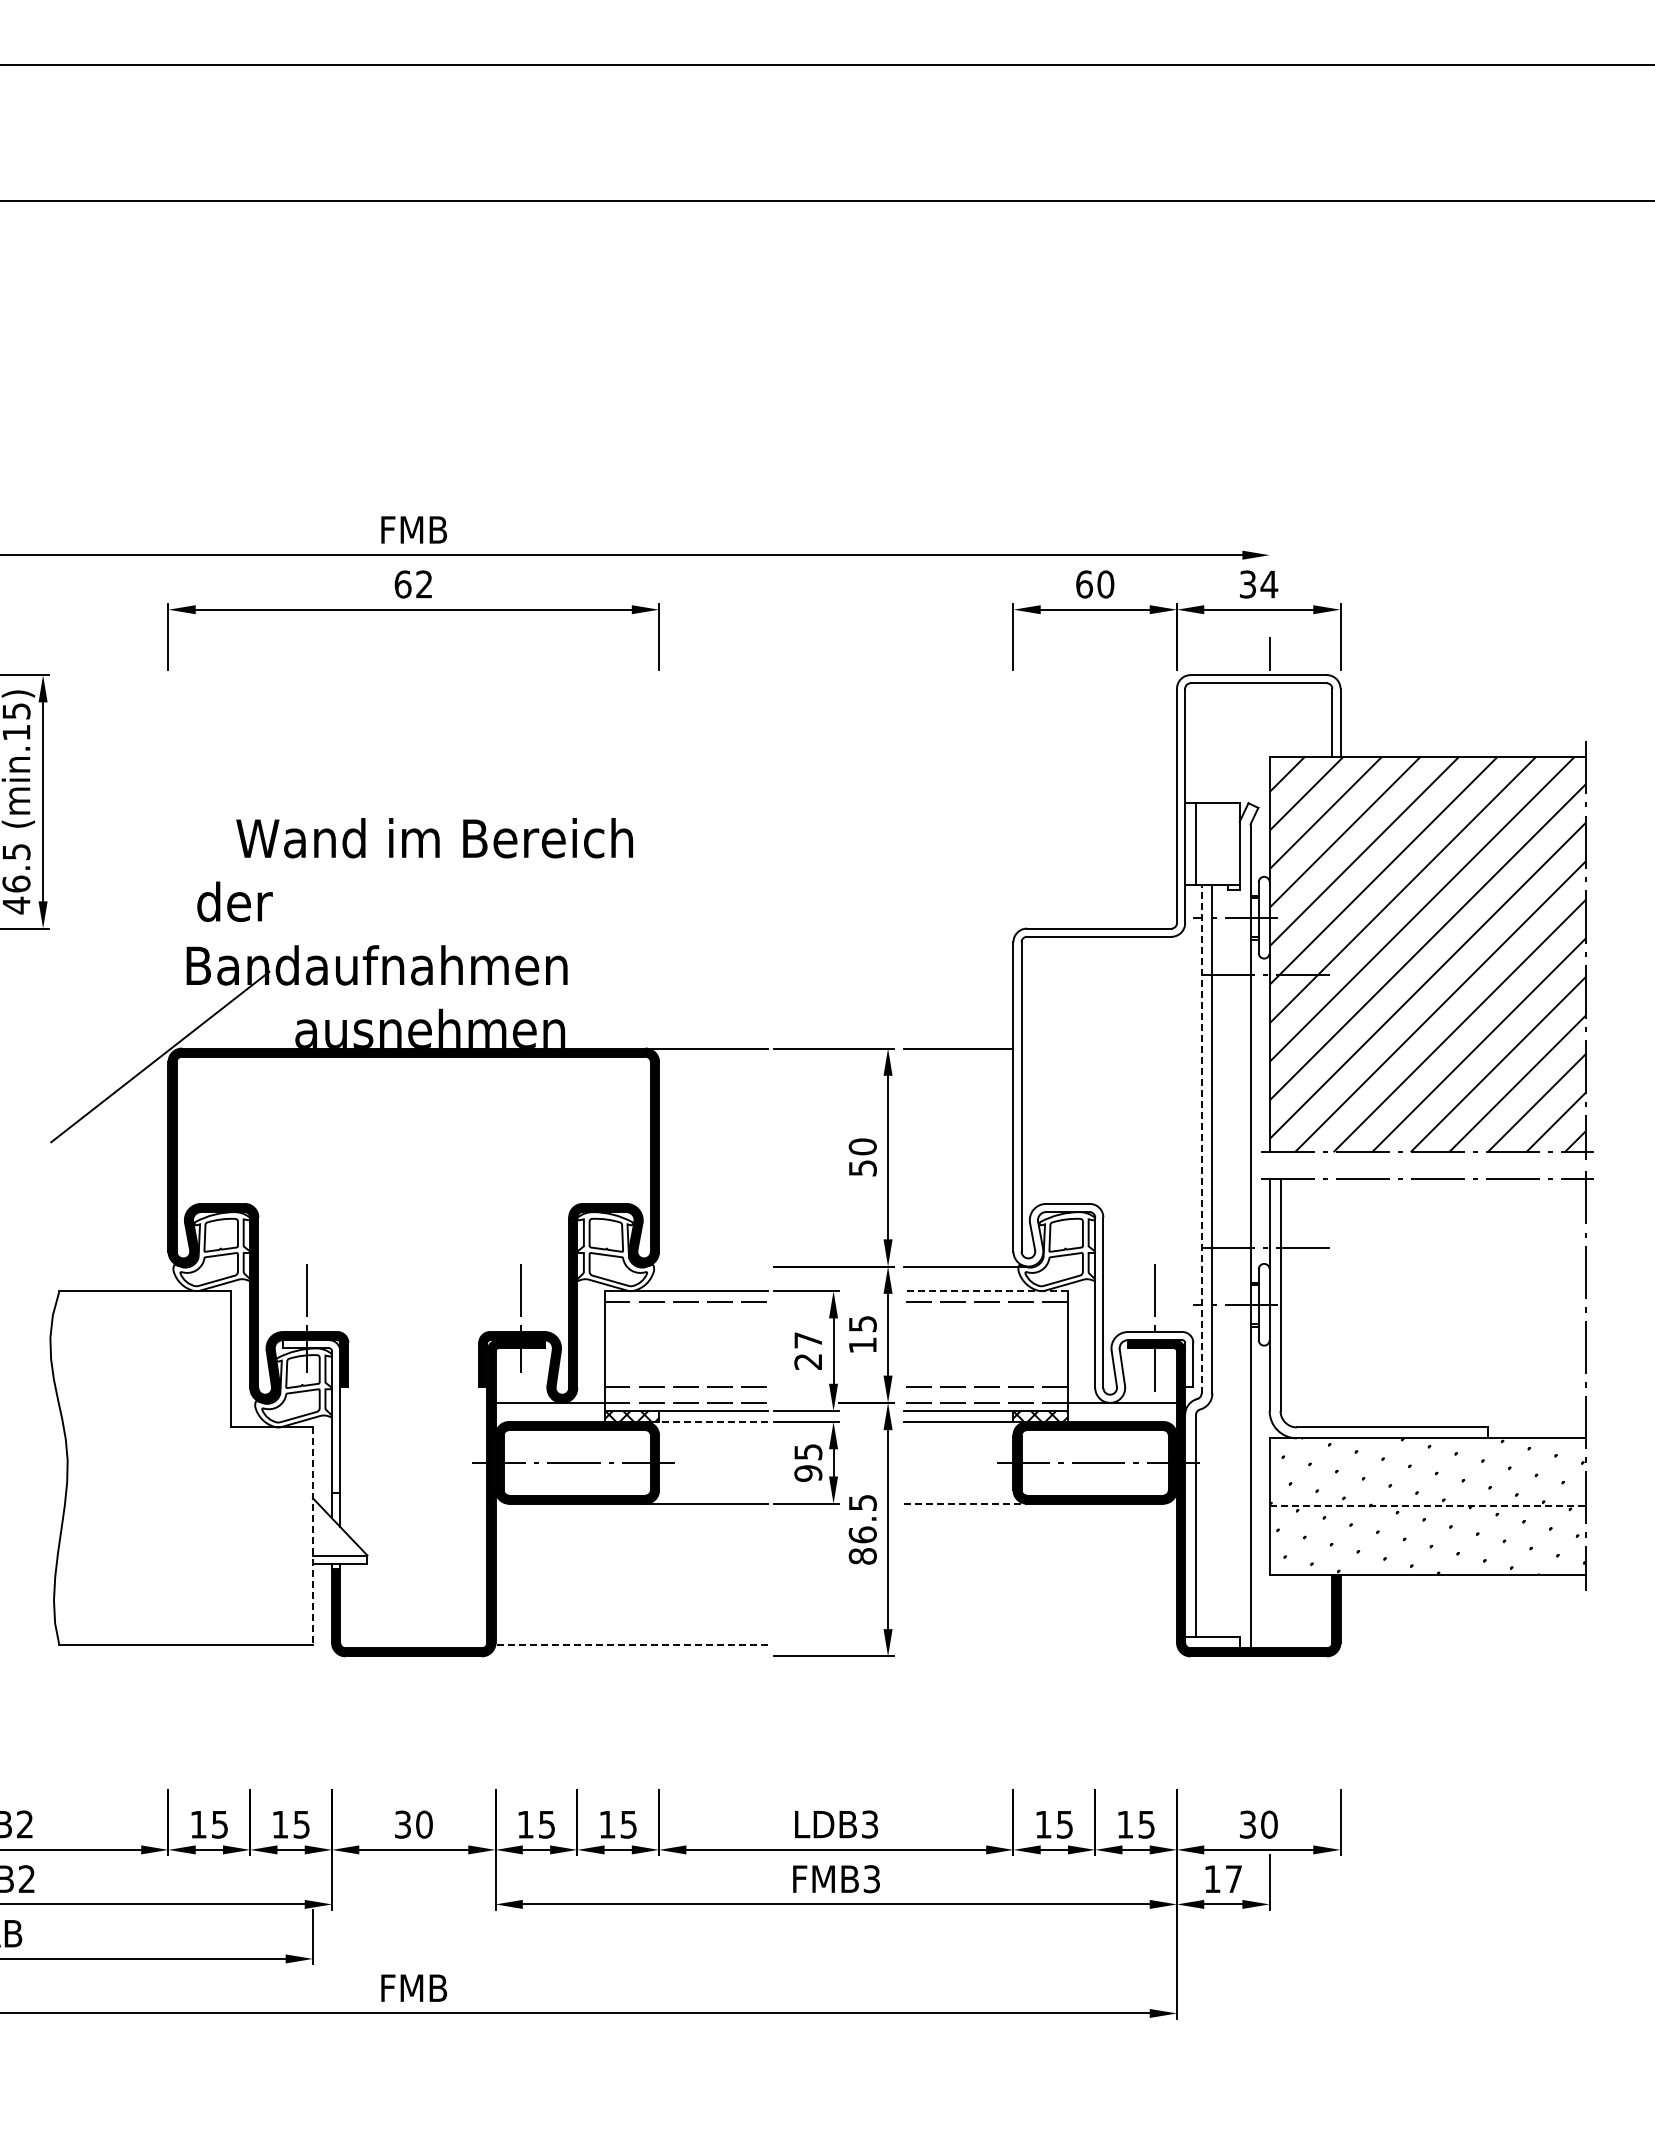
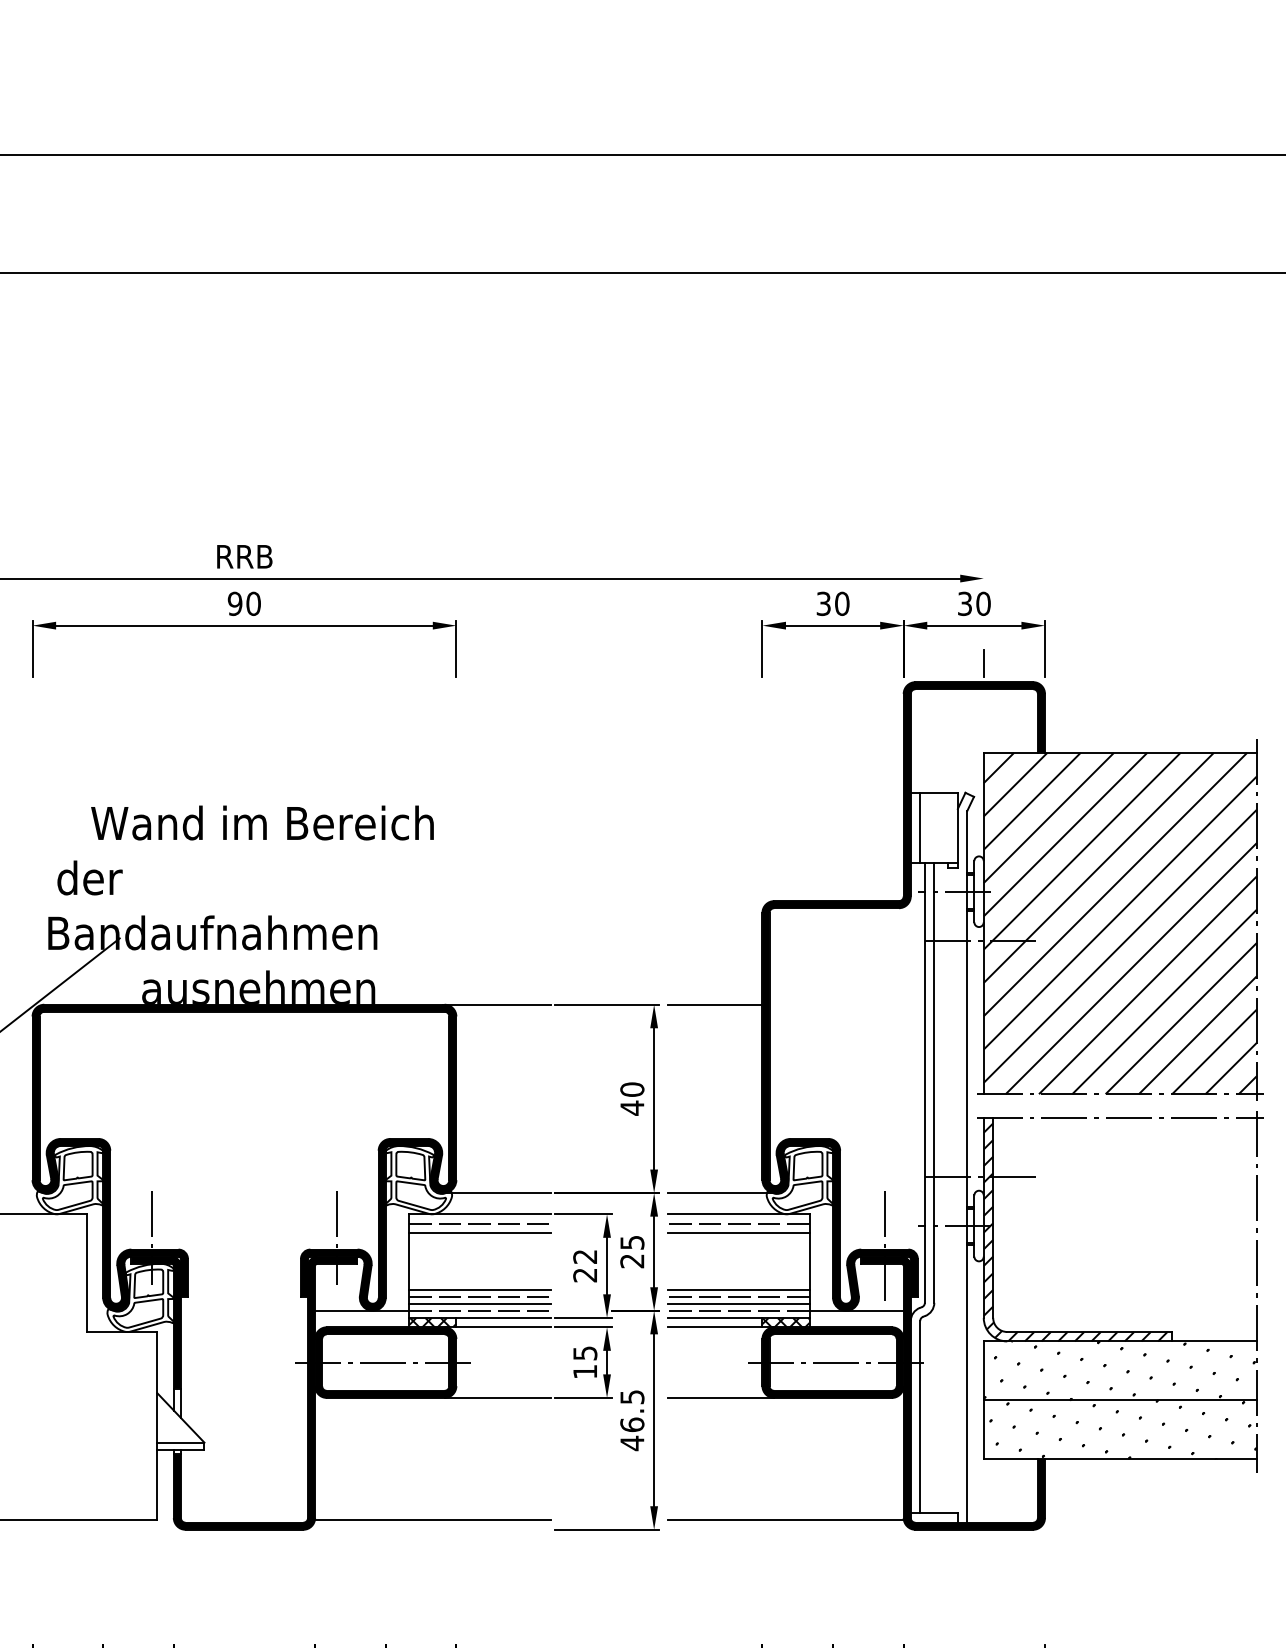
text: (414, 529) -> (245, 556), FMB -> RRB
text: (413, 584) -> (244, 603), 62 -> 90
text: (1084, 584) -> (823, 603), 60 -> 30
text: (1269, 584) -> (983, 603), 34 -> 30
fill: (1176, 1038) -> (903, 996), added
line: (1201, 1138) -> (924, 1082), dashed -> solid
text: (862, 1168) -> (632, 1108), 50 -> 40
line: (706, 1266) -> (497, 1192), added
line: (986, 1291) -> (739, 1214), dashed -> solid
hatch: (1375, 1311) -> (1075, 1231), added
line: (686, 1312) -> (480, 1232), added
line: (985, 1312) -> (738, 1232), added
text: (807, 1340) -> (584, 1256), 27 -> 22
text: (862, 1345) -> (632, 1261), 15 -> 25
line: (686, 1378) -> (480, 1289), added
line: (985, 1378) -> (738, 1289), added
line: (686, 1394) -> (480, 1303), added
line: (985, 1394) -> (738, 1303), added
fill: (311, 1416) -> (156, 1322), added
line: (713, 1421) -> (503, 1326), dashed -> solid
text: (808, 1473) -> (585, 1371), 95 -> 15
line: (966, 1503) -> (721, 1397), dashed -> solid
line: (1428, 1506) -> (1120, 1400), dashed -> solid
line: (312, 1536) -> (156, 1426), dashed -> solid
text: (862, 1556) -> (632, 1443), 86.5 -> 46.5
line: (631, 1645) -> (432, 1520), dashed -> solid
line: (1040, 1645) -> (785, 1520), added

